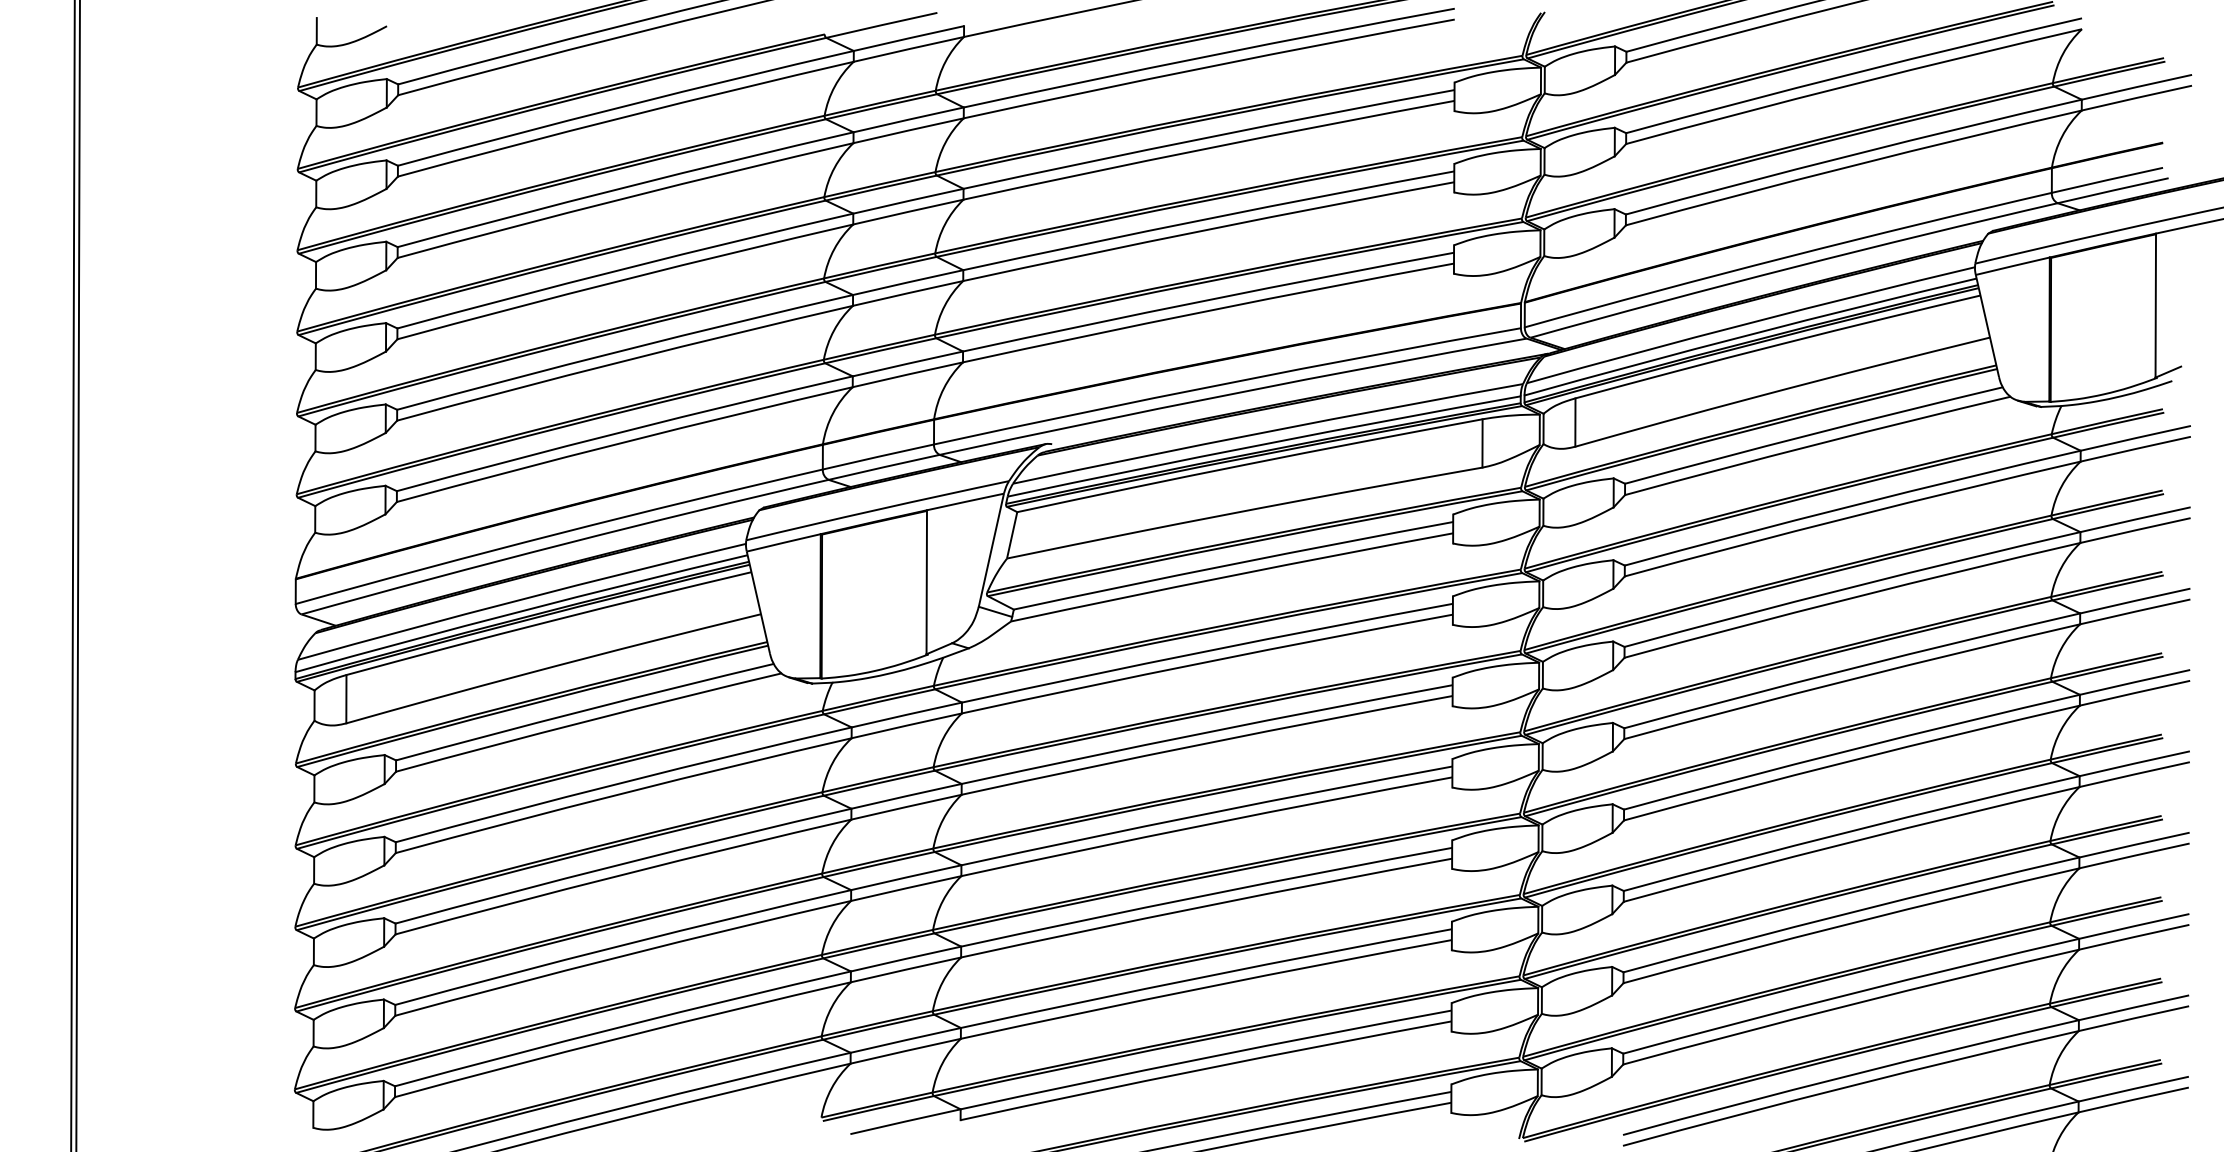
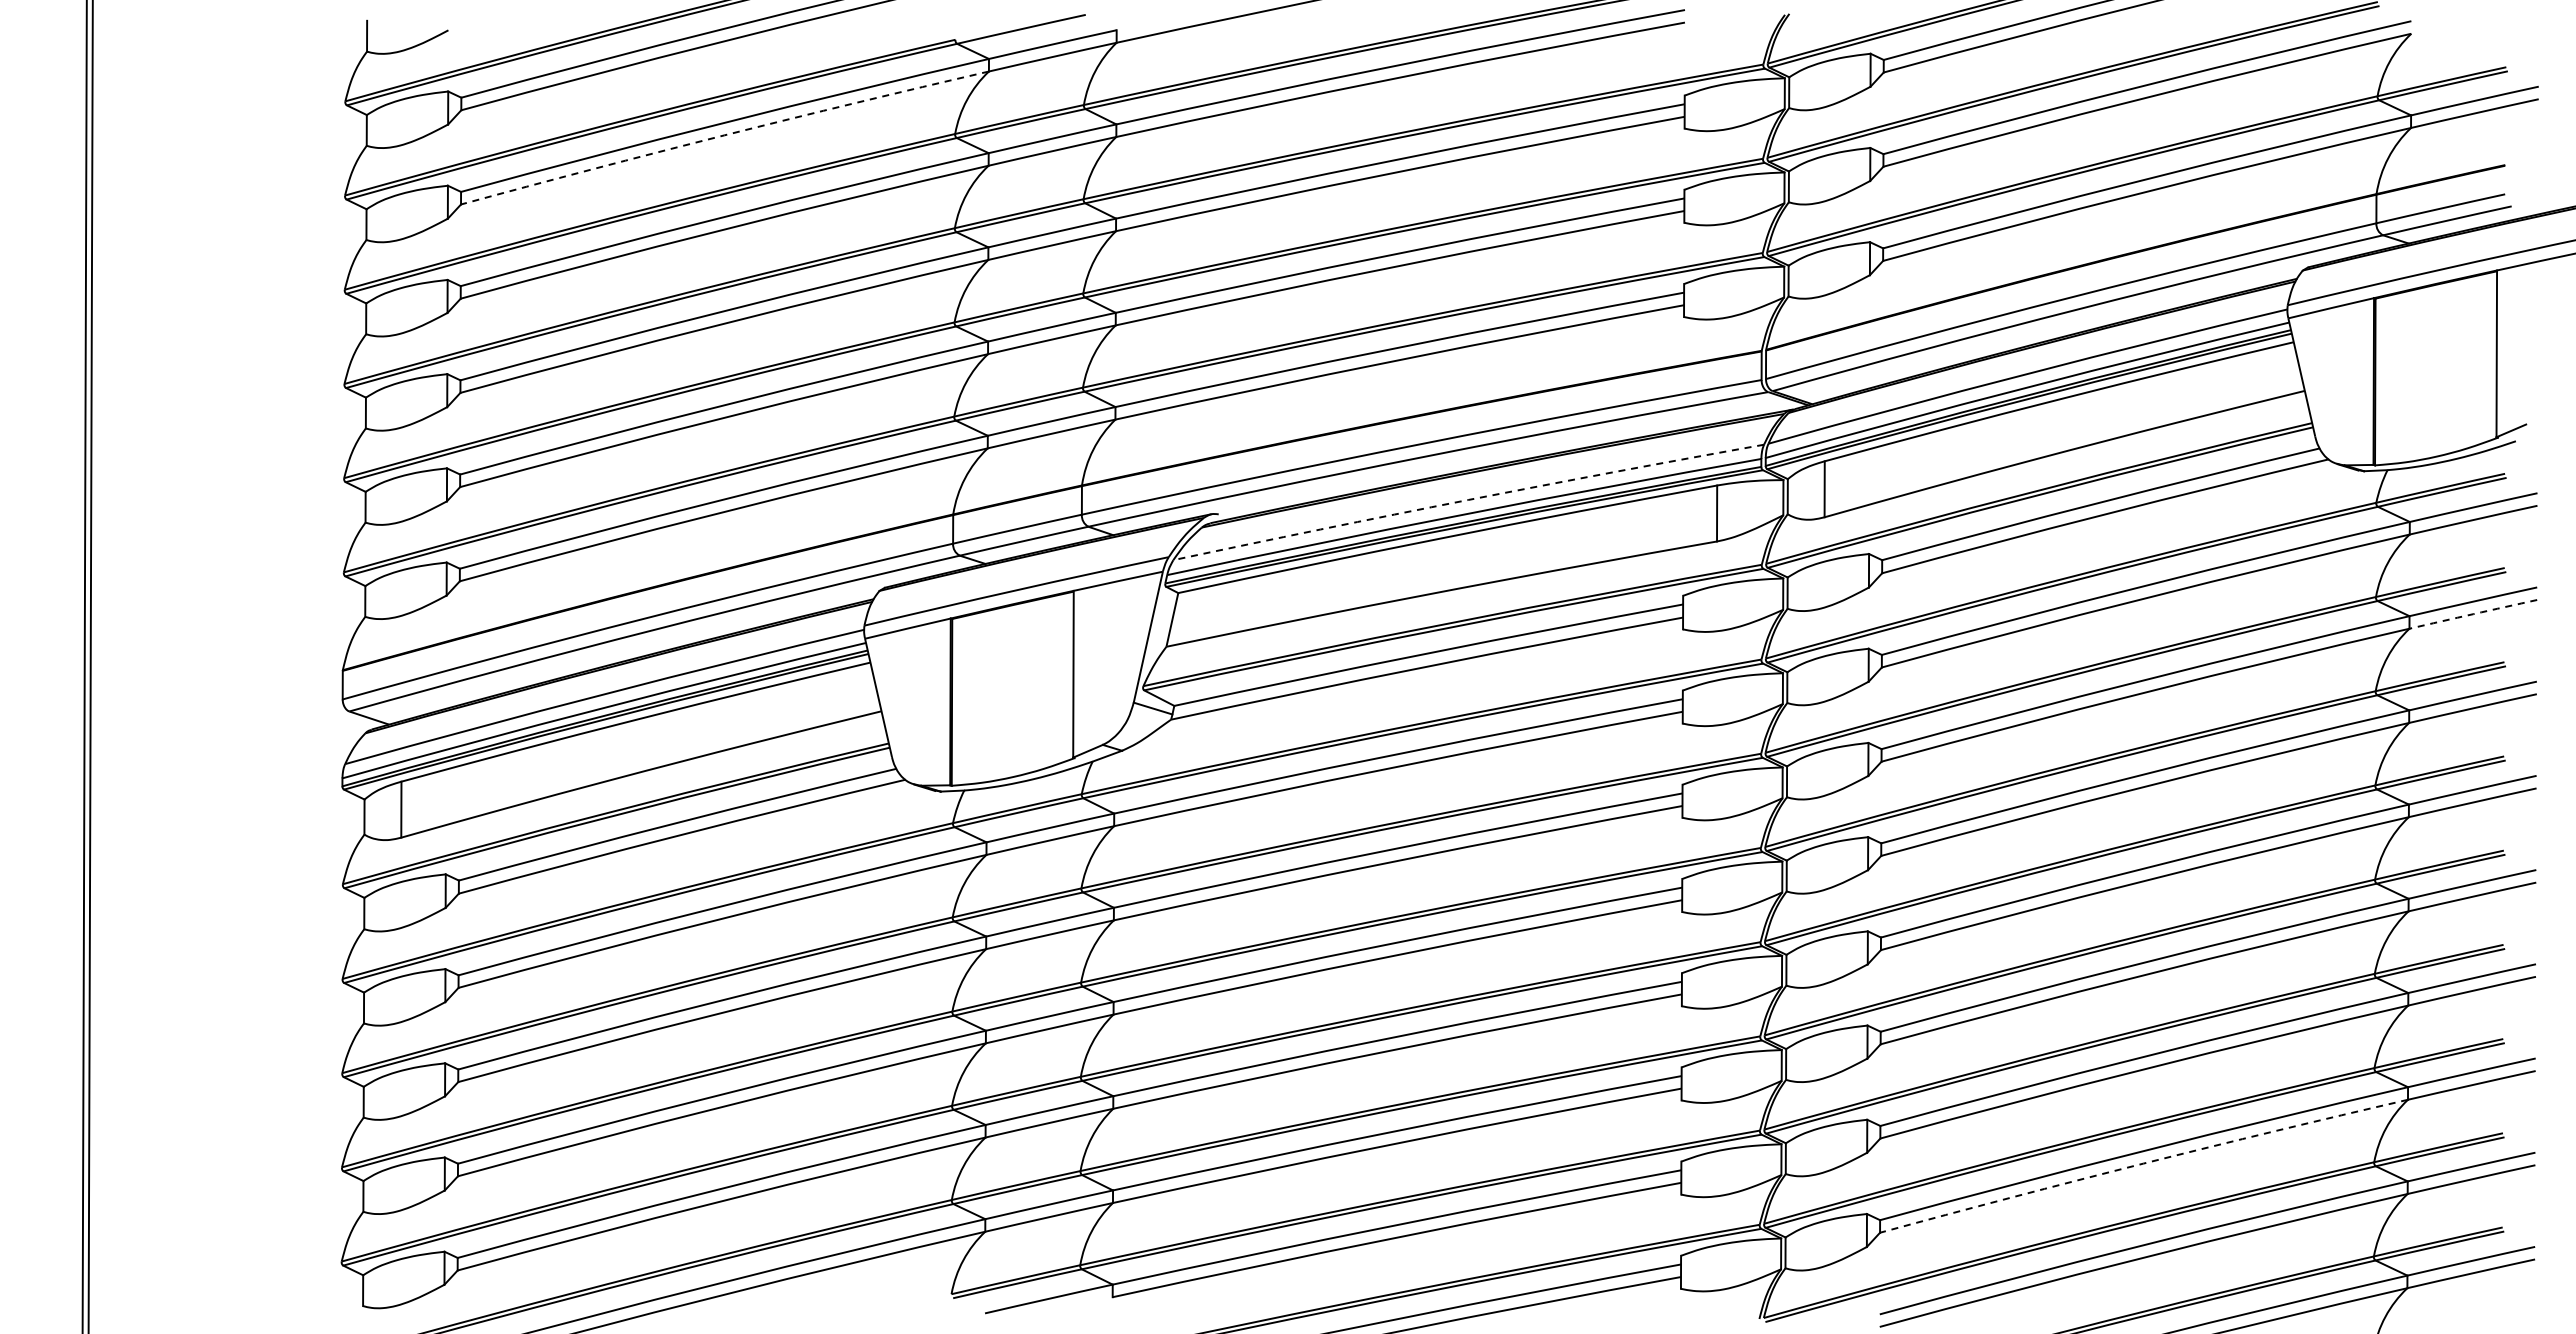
arc: (625, 117) -> (724, 135), solid -> dashed
arc: (1267, 432) -> (1468, 500), solid -> dashed
arc: (2135, 530) -> (2473, 614), solid -> dashed
arc: (1850, 1004) -> (2143, 1163), solid -> dashed

